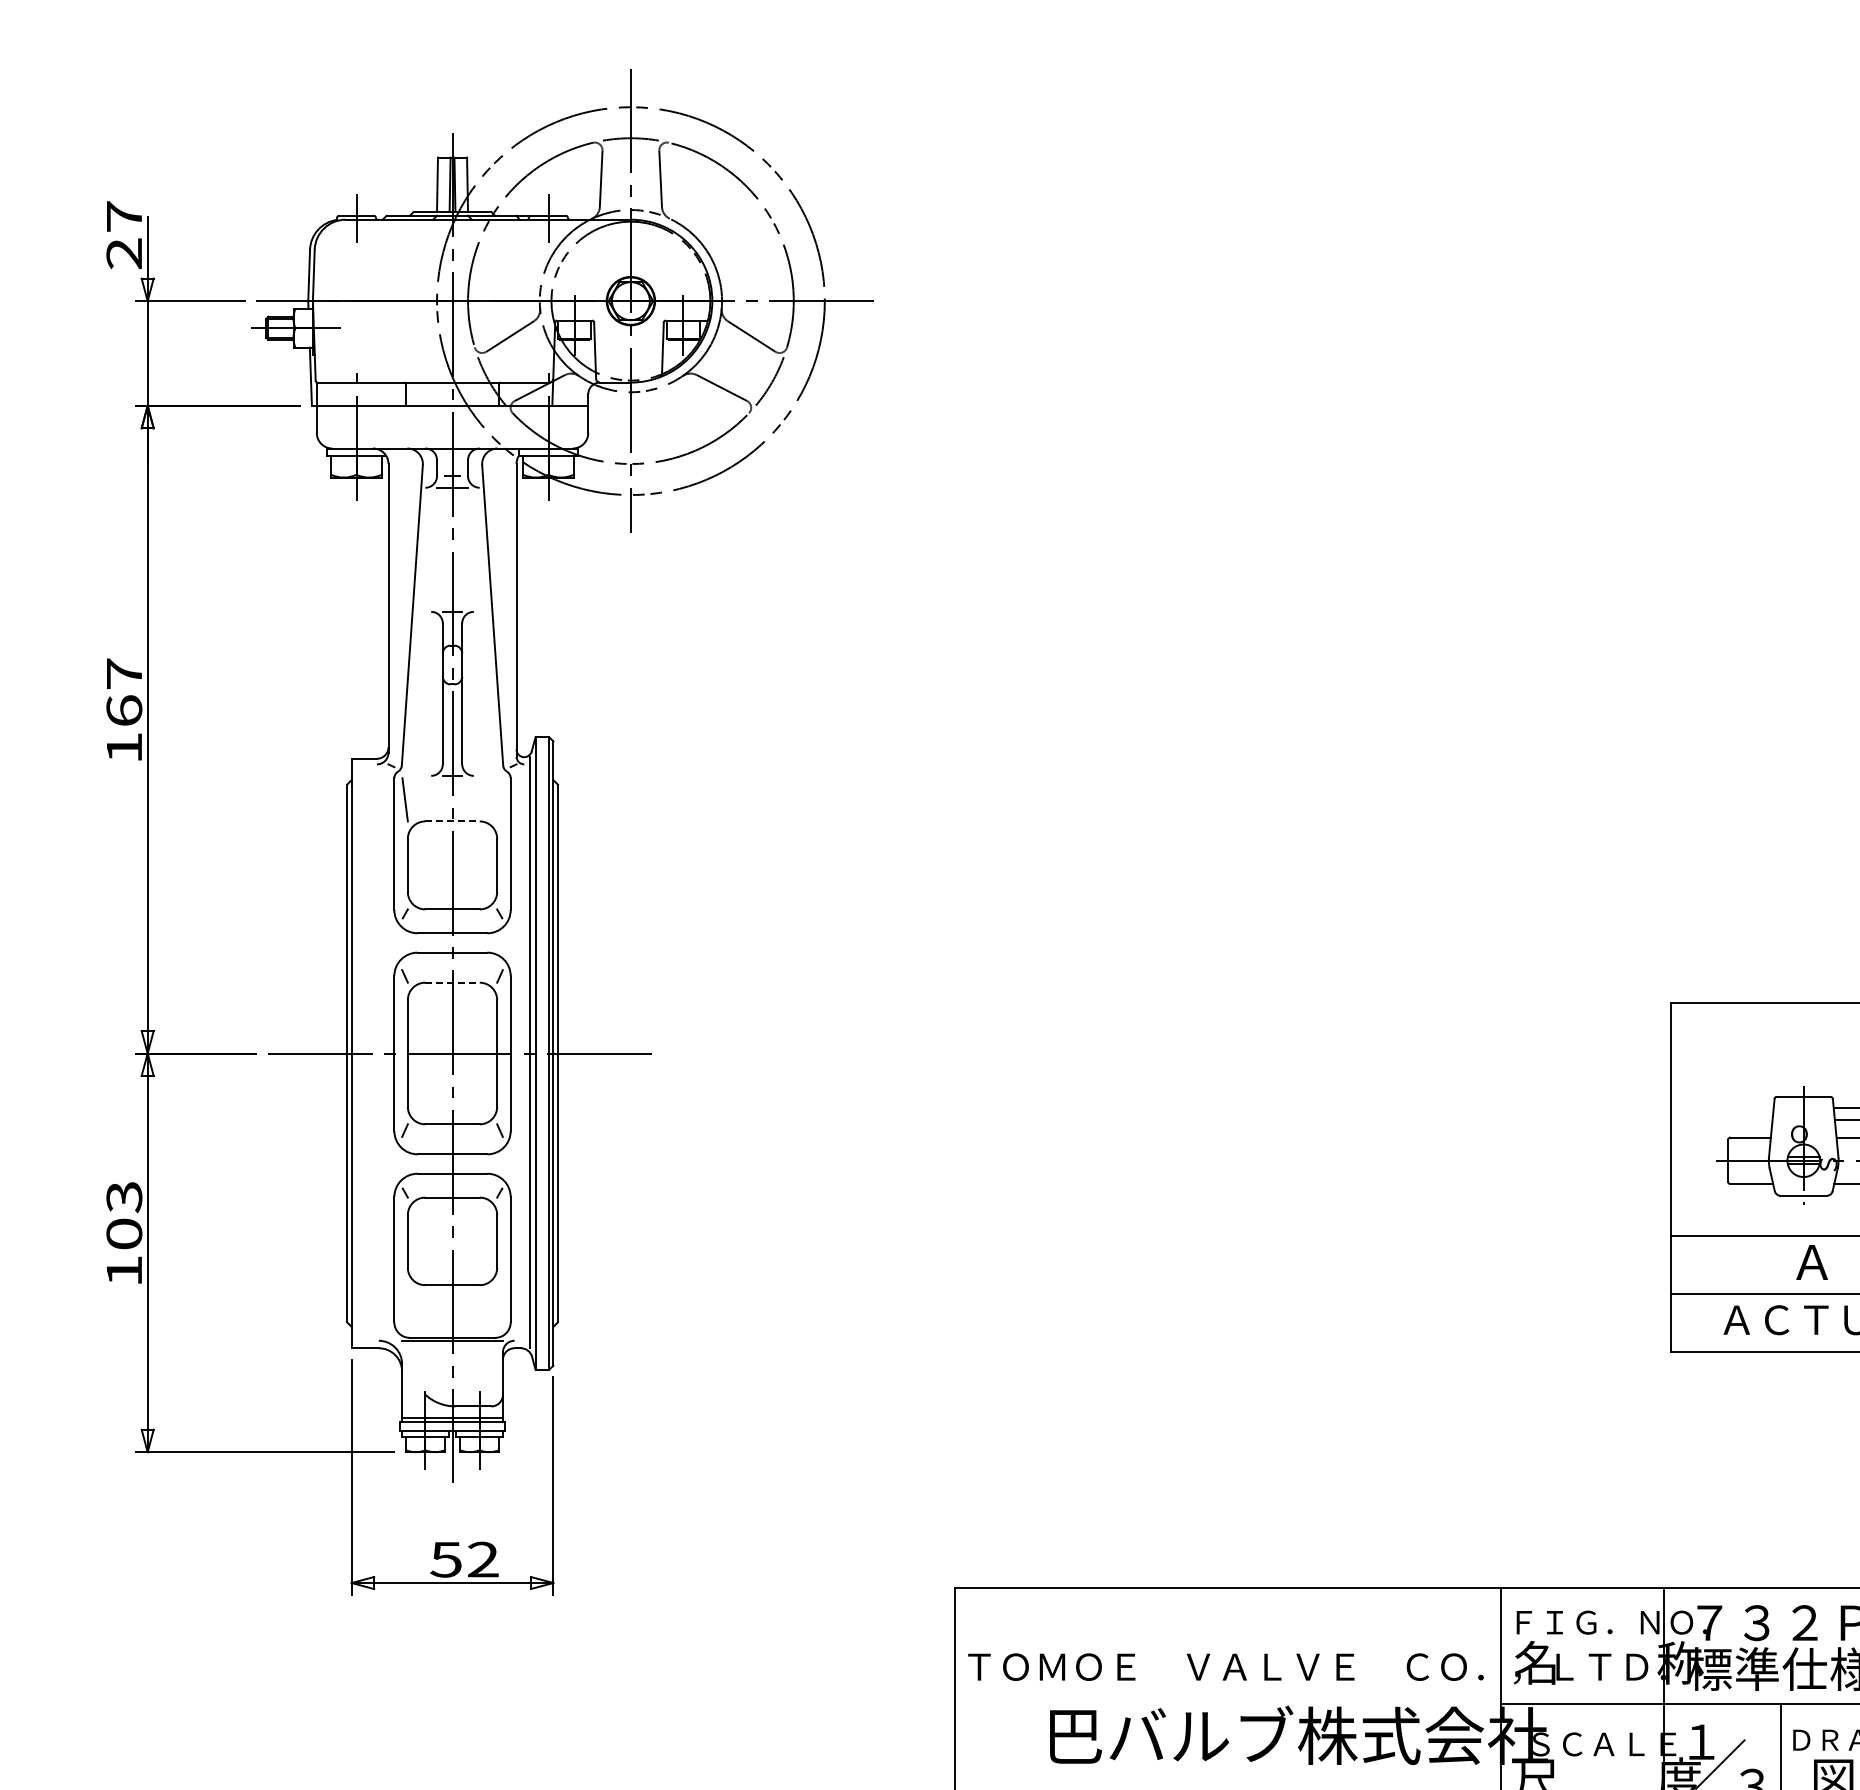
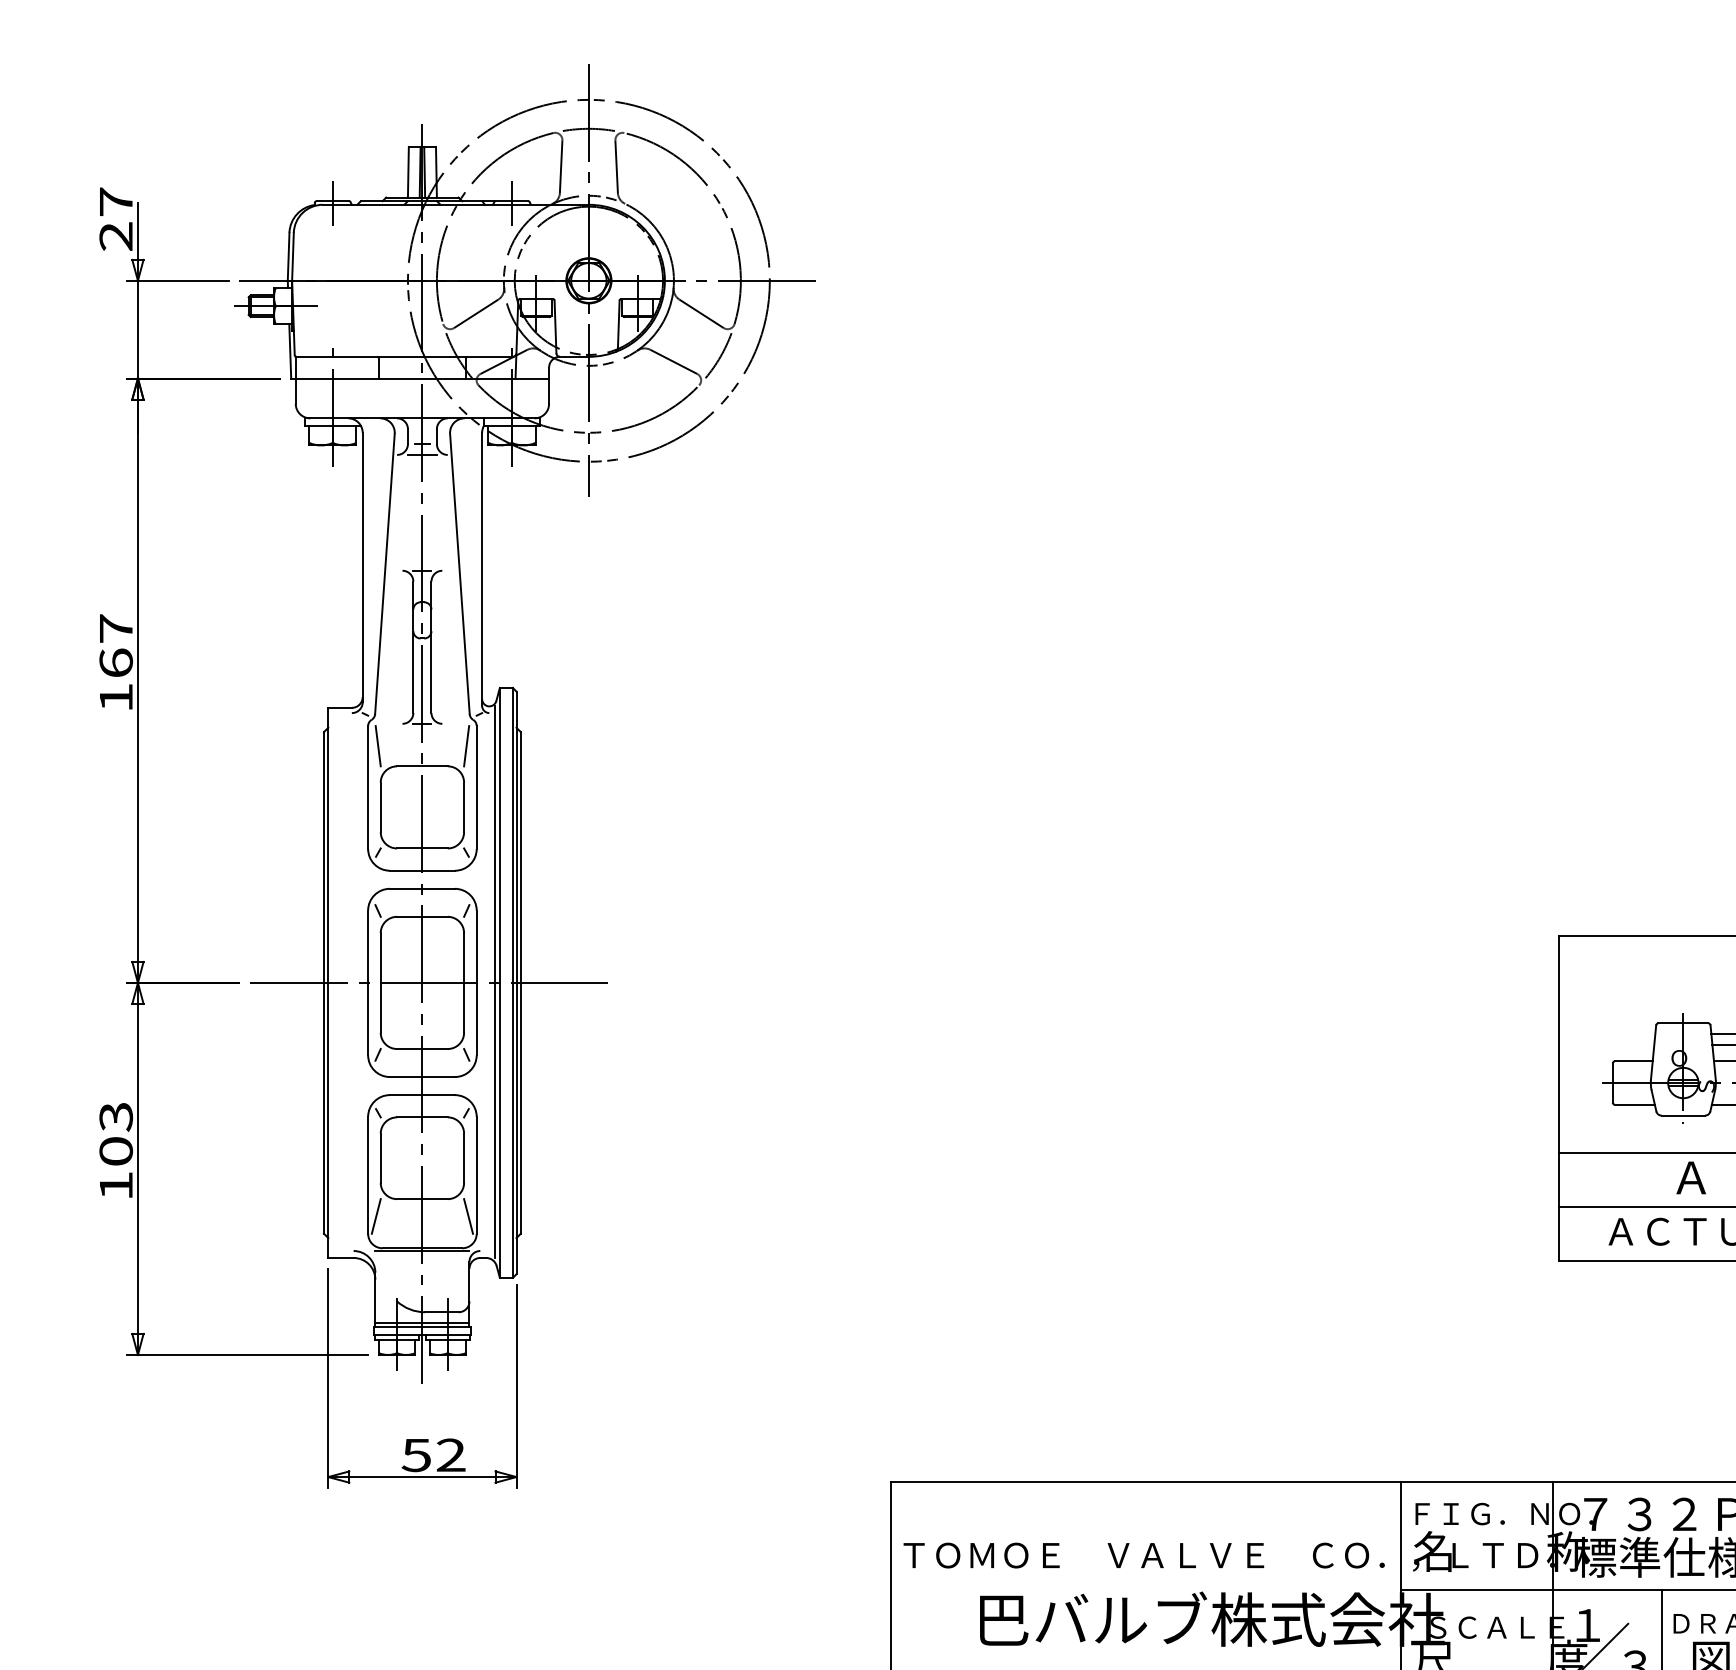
line: (499, 799) -> (466, 745), added
line: (453, 821) -> (423, 766), dashed -> solid
line: (453, 982) -> (423, 916), dashed -> solid
line: (402, 1303) -> (375, 1216), added
line: (501, 1303) -> (468, 1216), added

